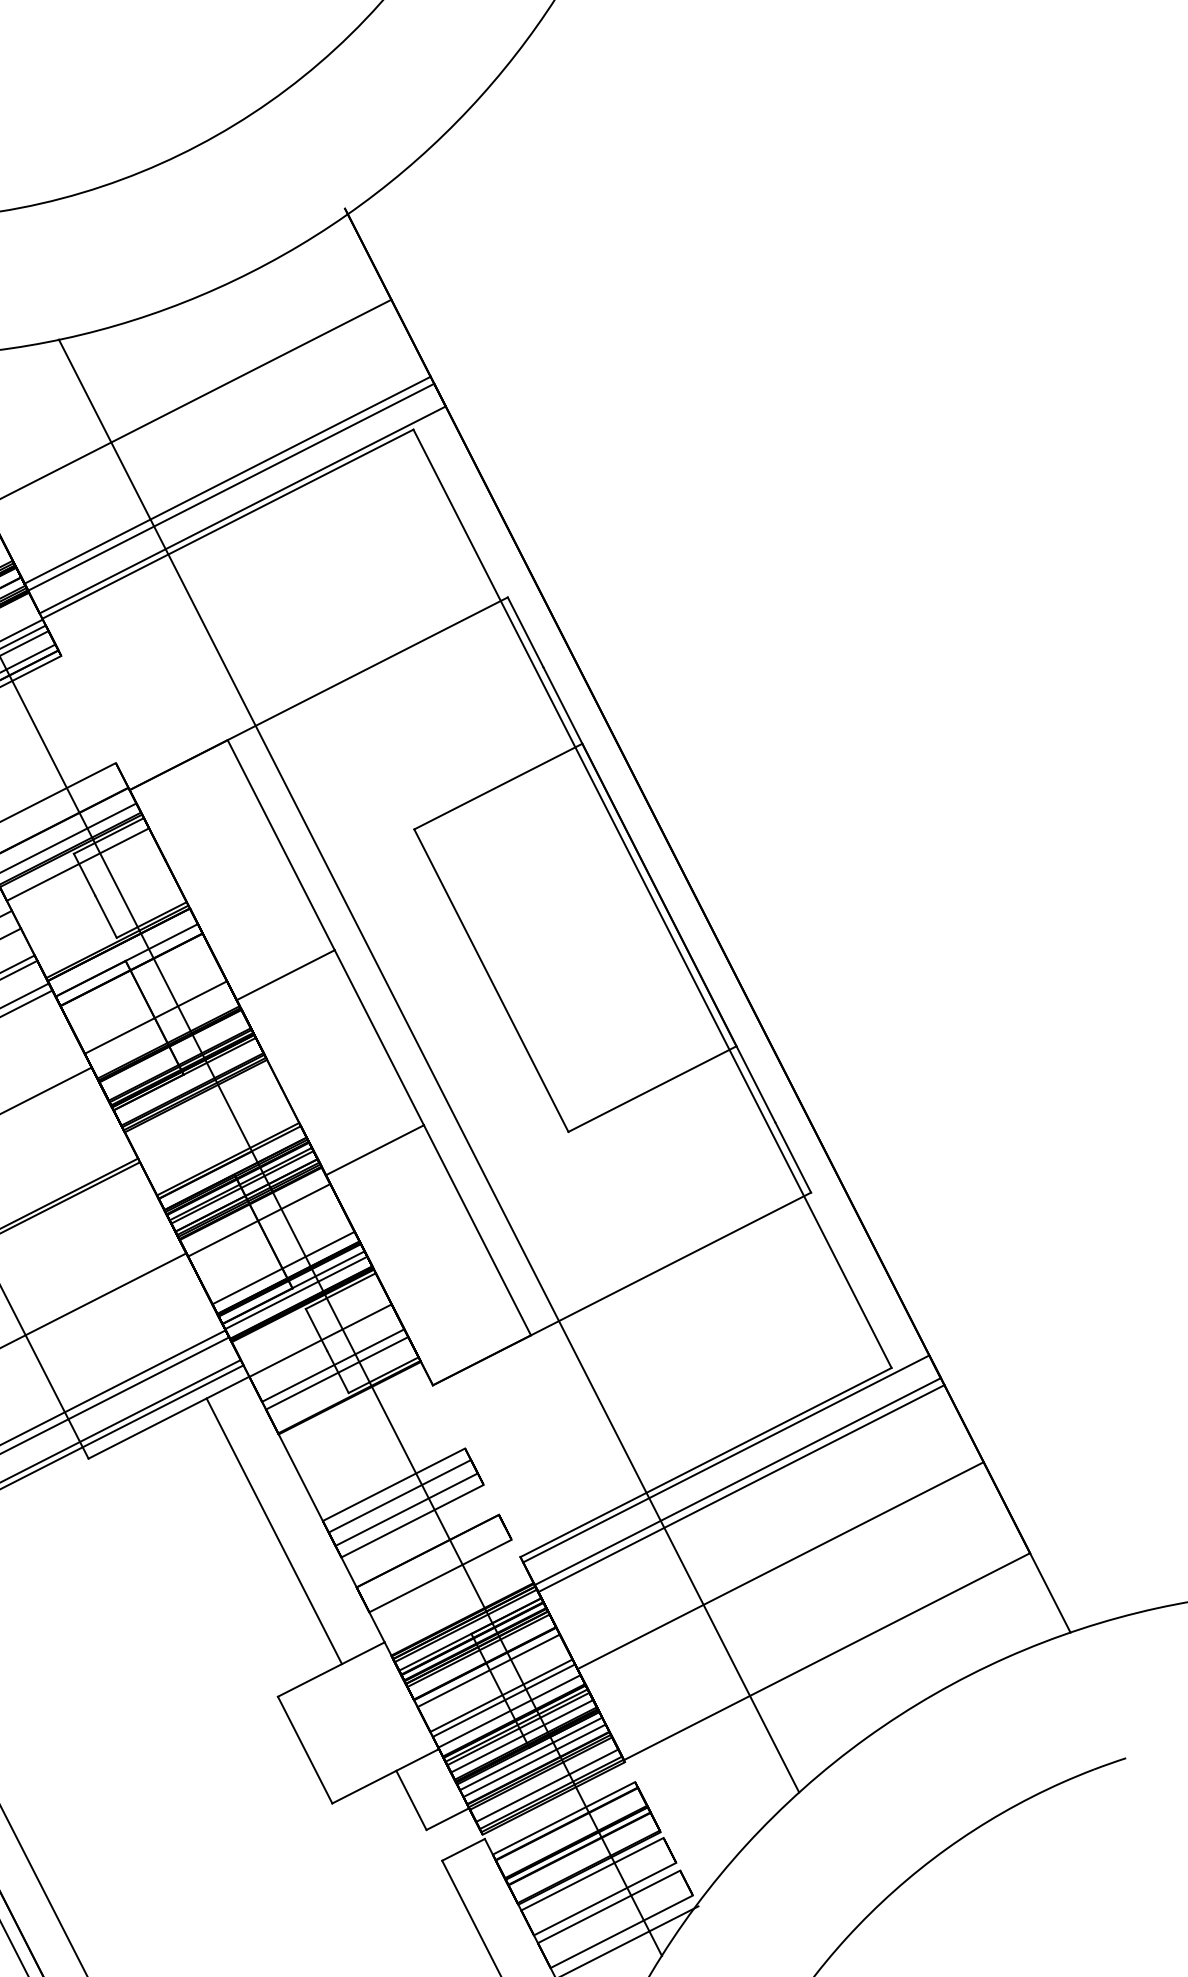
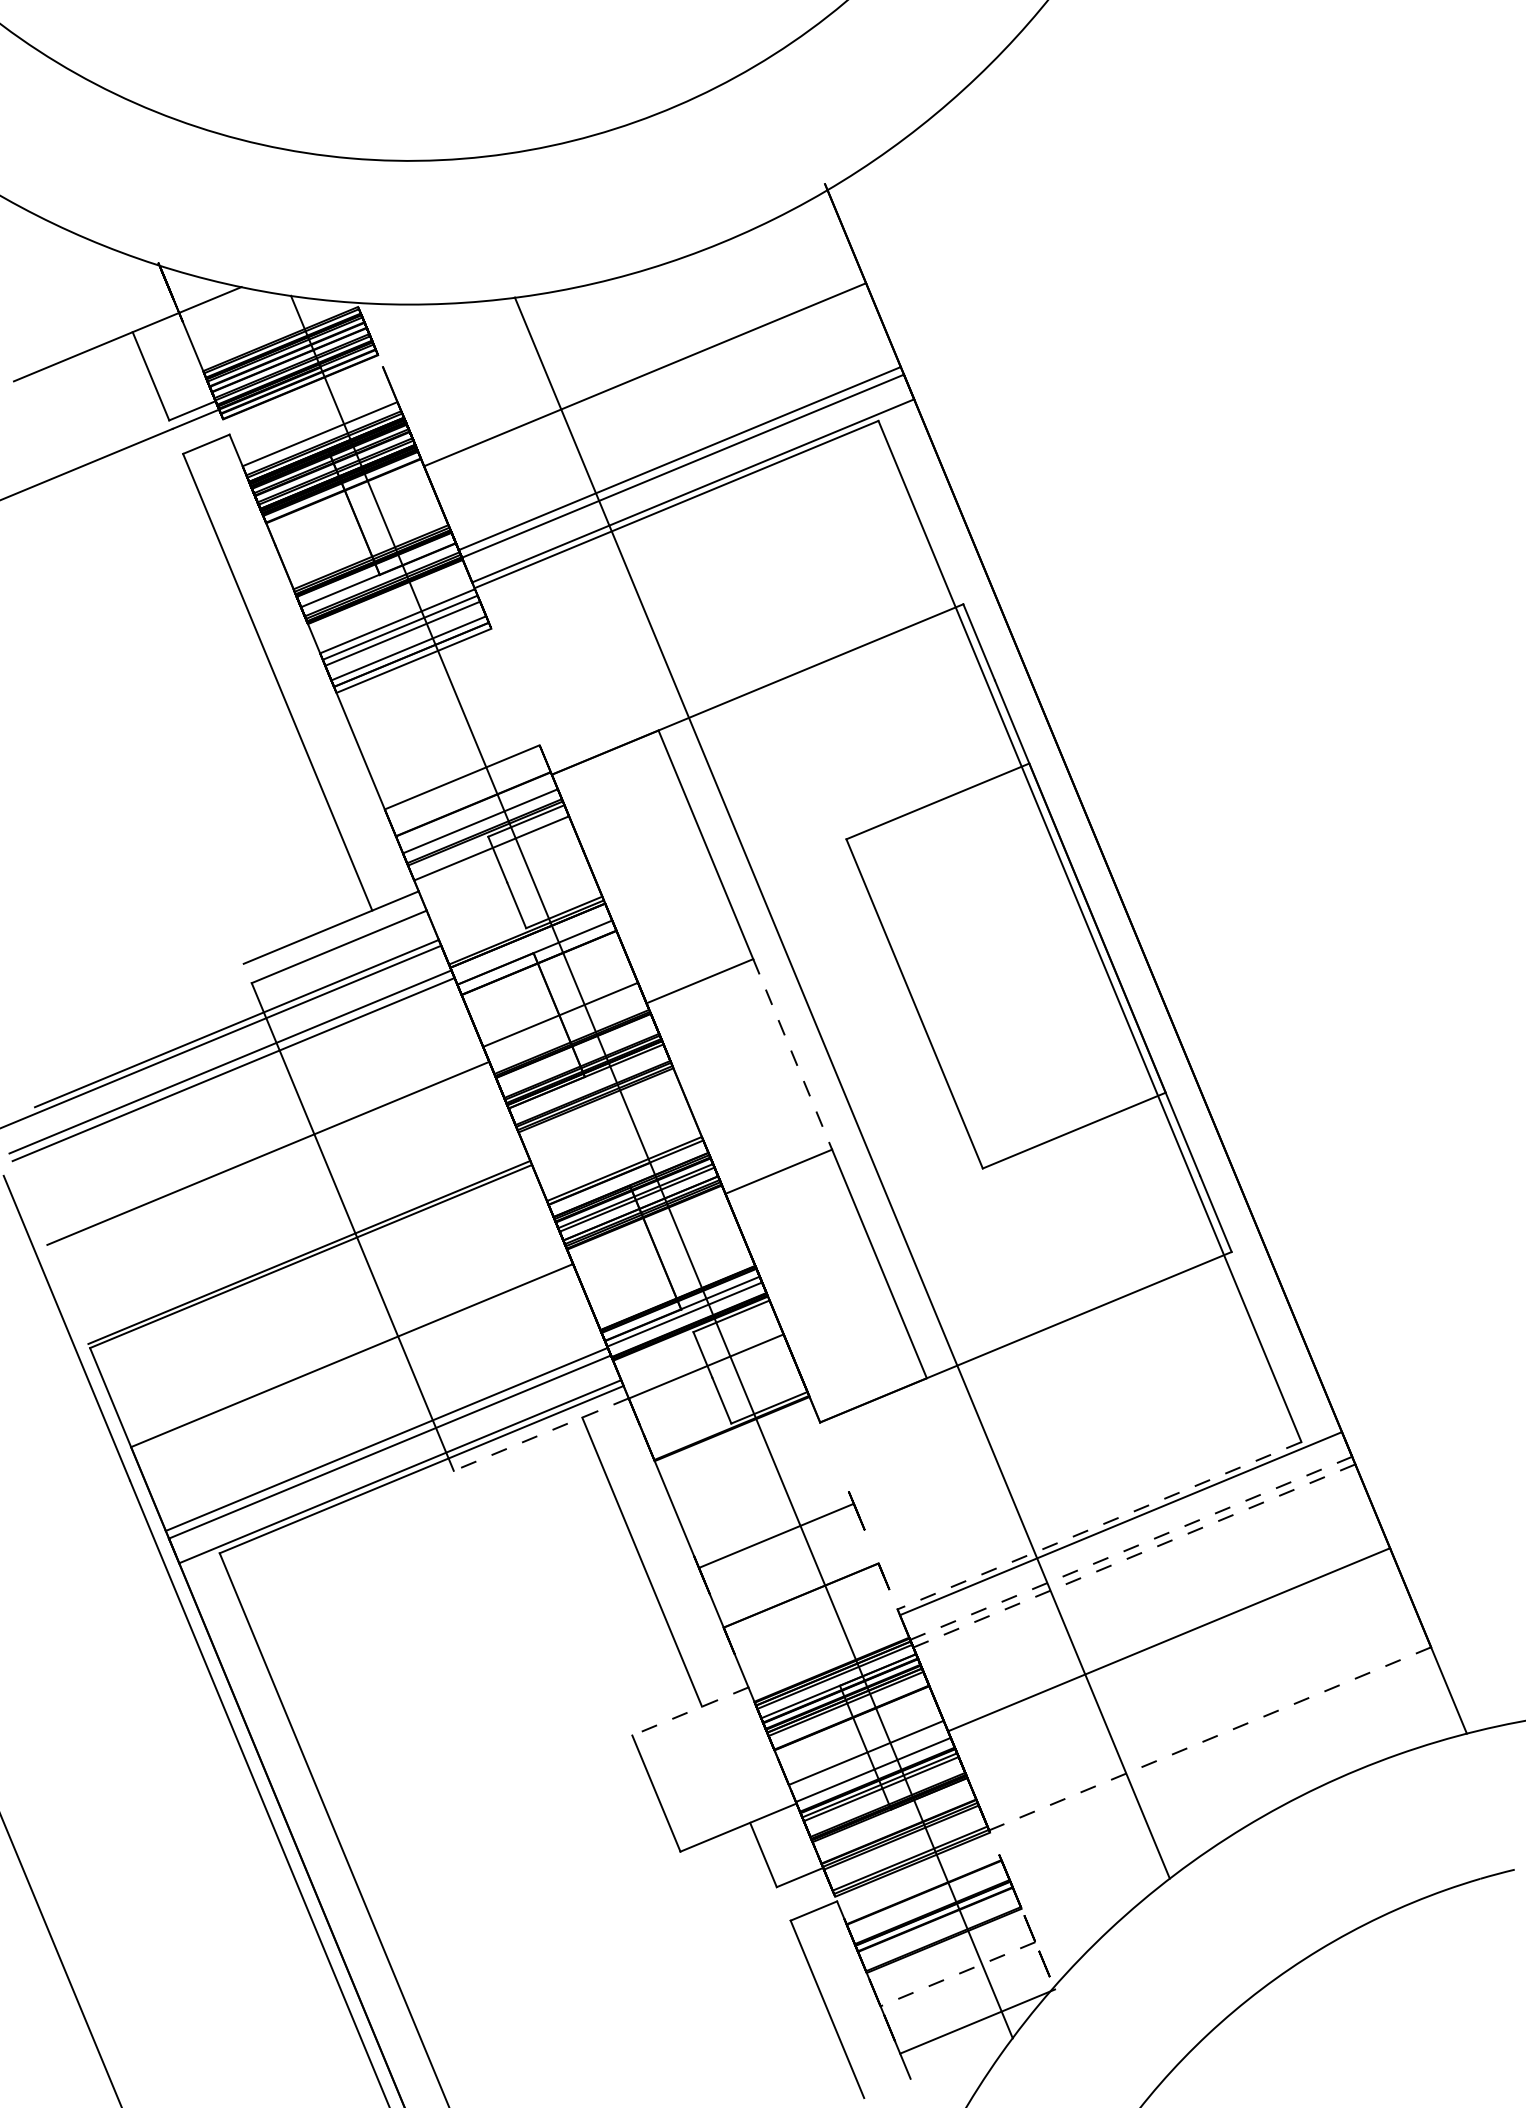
line: (379, 1037) -> (792, 1054), solid -> dashed
line: (258, 1220) -> (651, 1235), removed
line: (283, 1268) -> (673, 1287), removed
line: (333, 1365) -> (717, 1393), removed
line: (336, 1372) -> (720, 1401), removed
line: (169, 1417) -> (541, 1434), solid -> dashed
line: (705, 1462) -> (1099, 1525), solid -> dashed
line: (737, 1481) -> (1130, 1548), solid -> dashed
line: (393, 1485) -> (770, 1523), removed
line: (741, 1488) -> (1134, 1555), solid -> dashed
line: (406, 1509) -> (782, 1550), removed
line: (412, 1520) -> (787, 1562), removed
line: (439, 1575) -> (811, 1622), removed
line: (827, 1656) -> (1210, 1738), solid -> dashed
line: (331, 1669) -> (690, 1711), solid -> dashed
line: (488, 1670) -> (854, 1725), removed
line: (503, 1700) -> (868, 1758), removed
line: (522, 1735) -> (884, 1796), removed
line: (531, 1754) -> (892, 1816), removed
line: (534, 1760) -> (895, 1823), removed
line: (546, 1785) -> (906, 1850), removed
line: (563, 1818) -> (921, 1886), removed
line: (592, 1874) -> (946, 1947), removed
line: (605, 1899) -> (958, 1974), solid -> dashed
line: (609, 1906) -> (961, 1982), removed
line: (621, 1931) -> (972, 2009), removed

